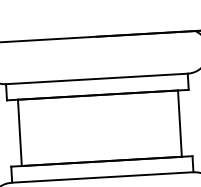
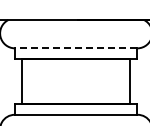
line: (95, 79) -> (75, 48), solid -> dashed

